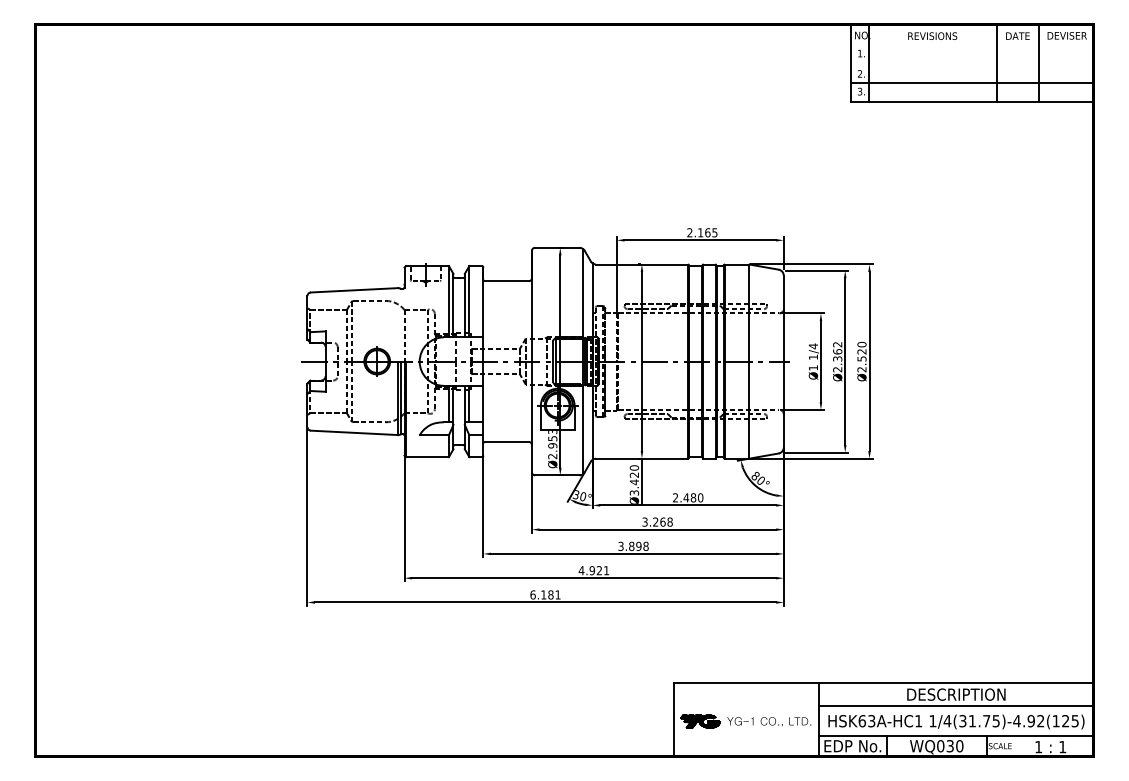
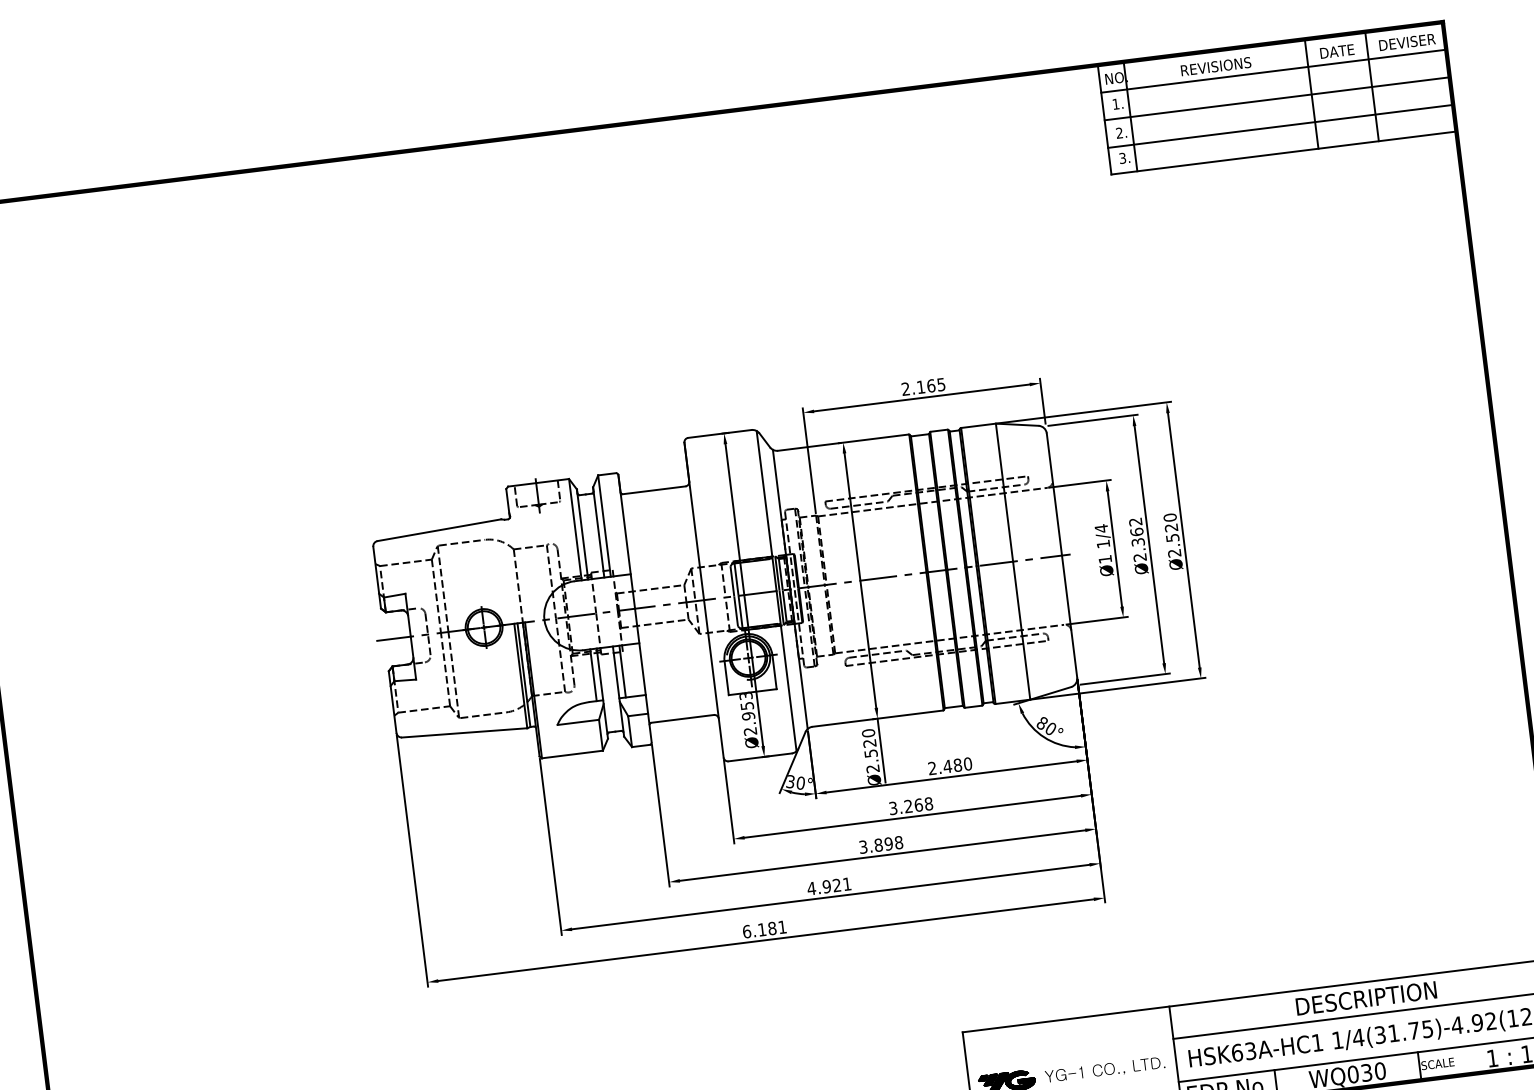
line: (971, 44) -> (1272, 71), added
line: (971, 63) -> (1276, 98), added
text: (634, 487) -> (872, 760), Ø3.420 -> Ø2.520

